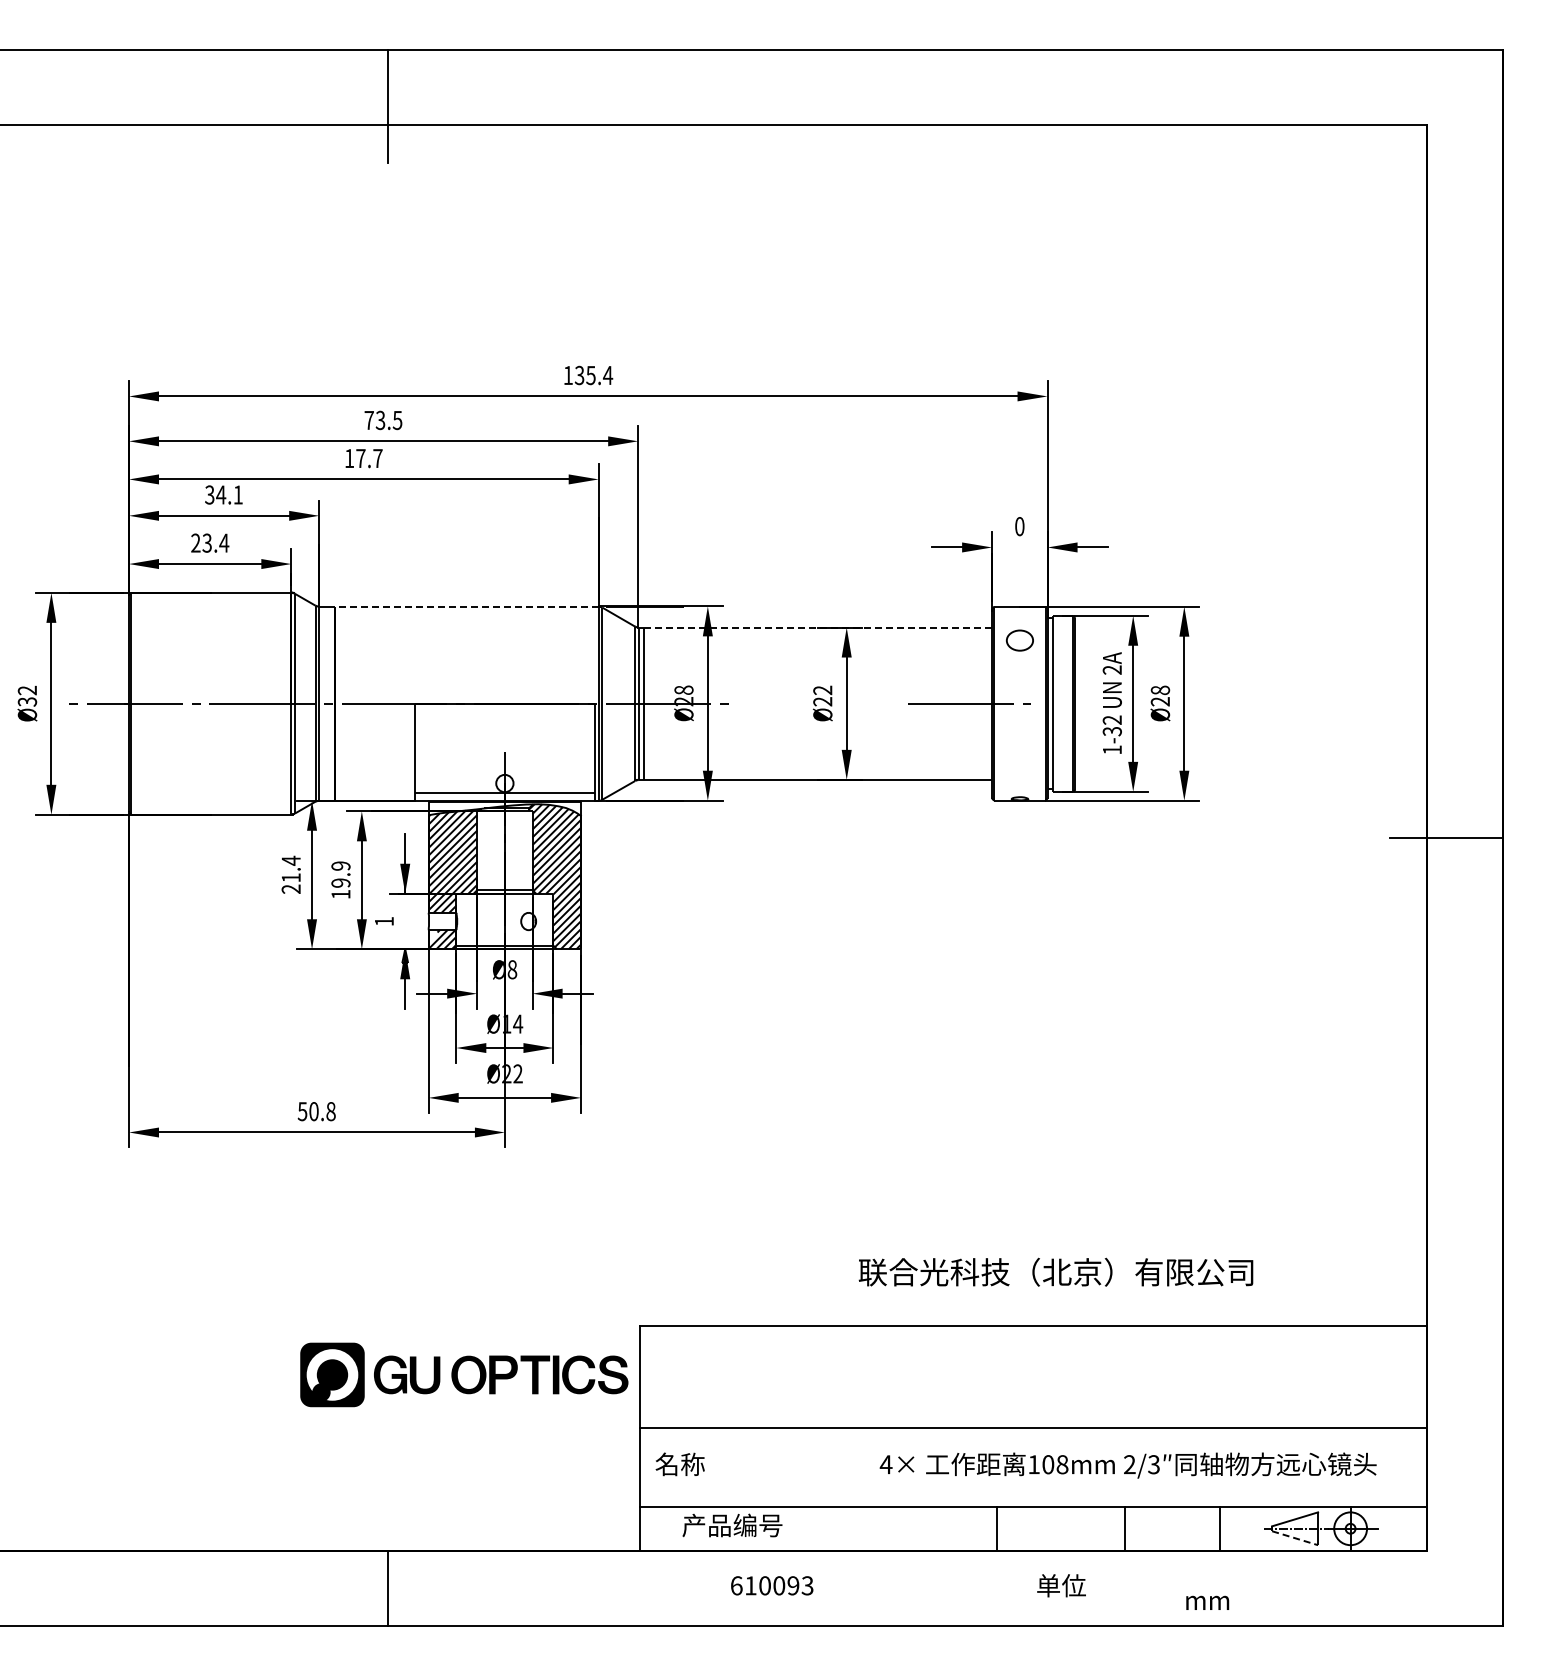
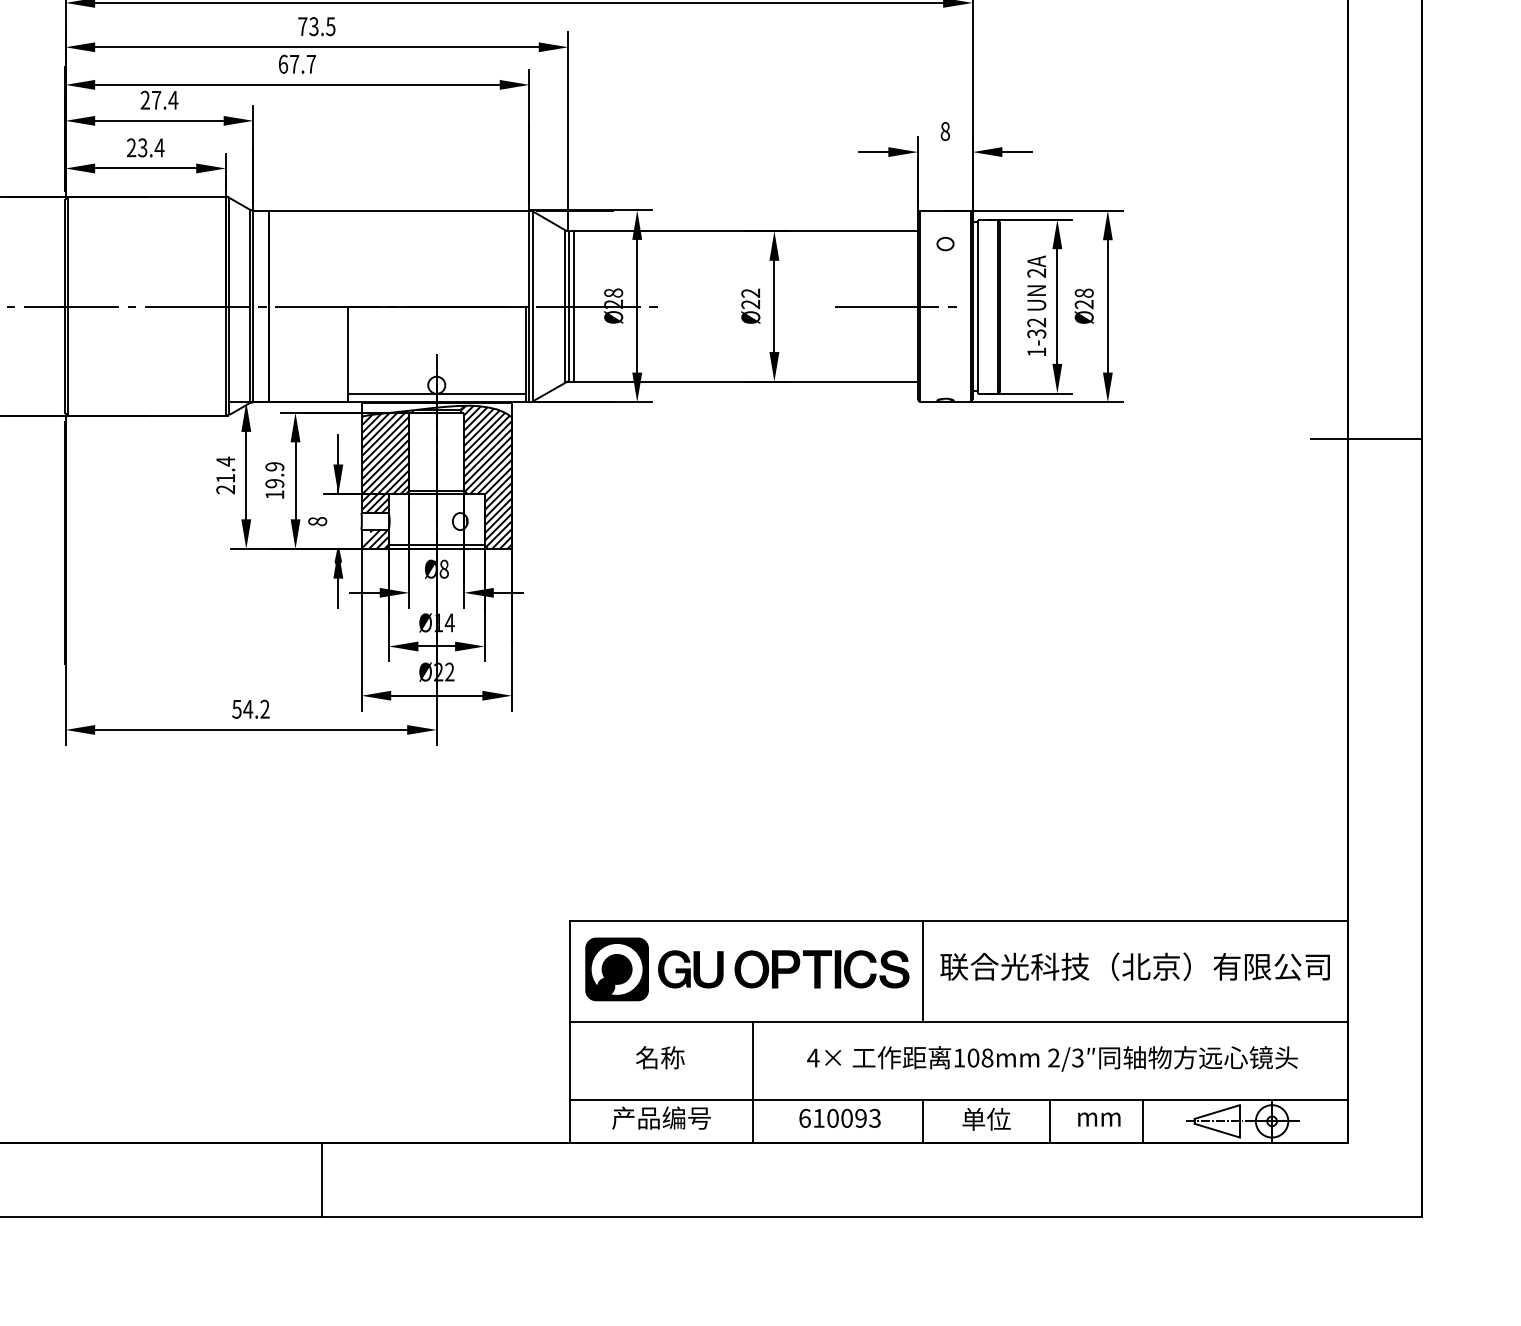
text: (349, 458) -> (283, 64), 17.7 -> 67.7
text: (224, 494) -> (159, 99), 34.1 -> 27.4
text: (1019, 526) -> (945, 131), 0 -> 8
line: (466, 606) -> (398, 210), dashed -> solid
line: (817, 627) -> (745, 231), dashed -> solid
part: (1019, 640) -> (945, 243), size x0.62
text: (383, 921) -> (316, 521), 1 -> 8
text: (321, 1111) -> (255, 709), 50.8 -> 54.2
text: (1055, 1271) -> (1134, 966), moved
part: (464, 1374) -> (747, 968), moved
line: (997, 1376) -> (923, 970), added
text: (679, 1464) -> (659, 1057), moved
line: (825, 1489) -> (753, 1082), added
line: (1295, 1538) -> (1217, 1130), dashed -> solid
text: (772, 1585) -> (840, 1118), moved
text: (1061, 1585) -> (986, 1119), moved
text: (1207, 1602) -> (1099, 1119), moved

